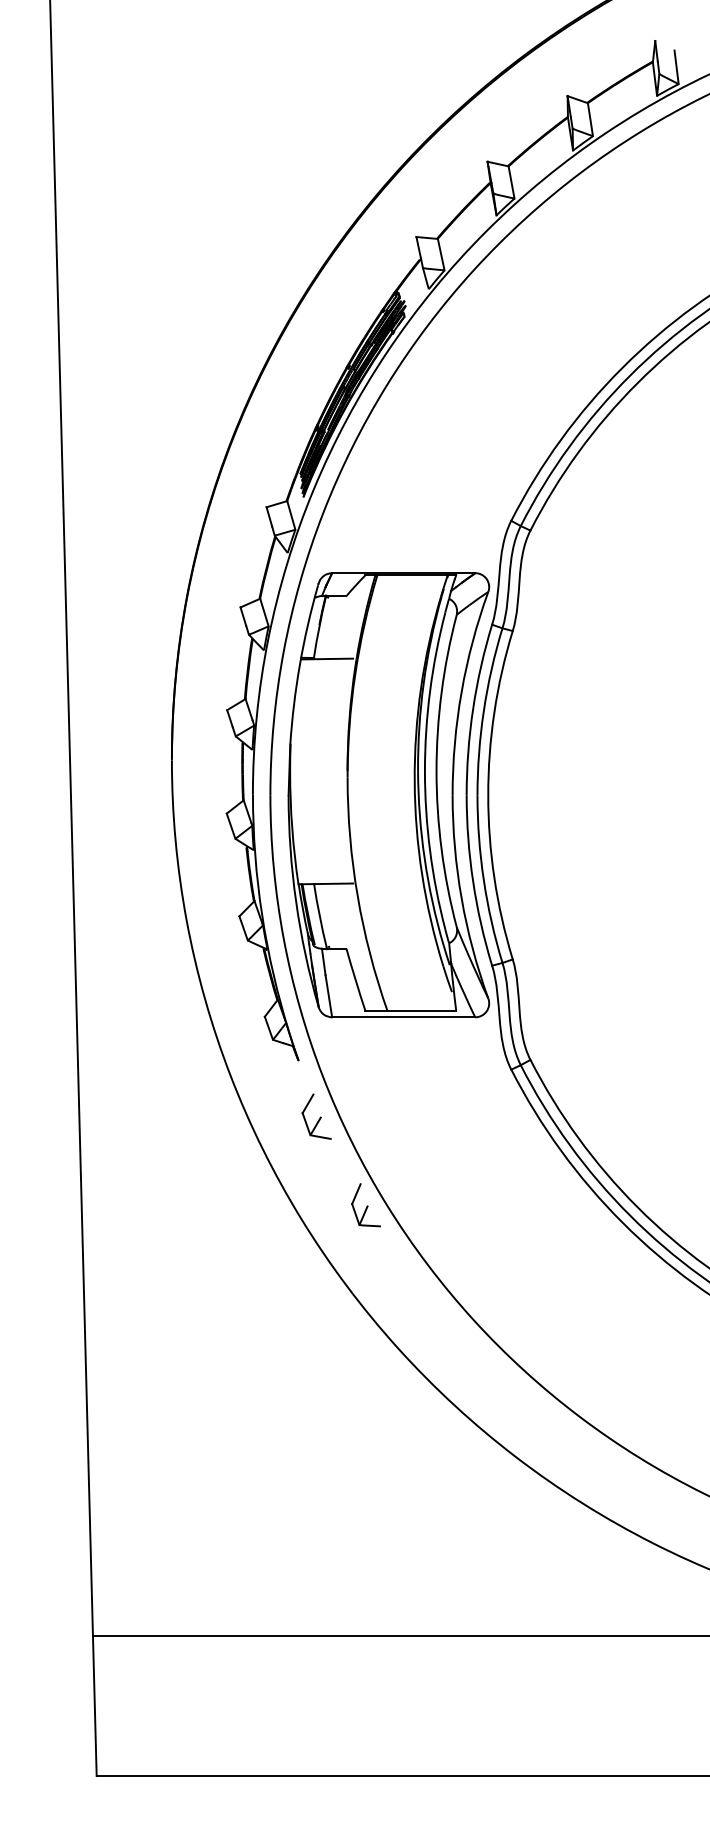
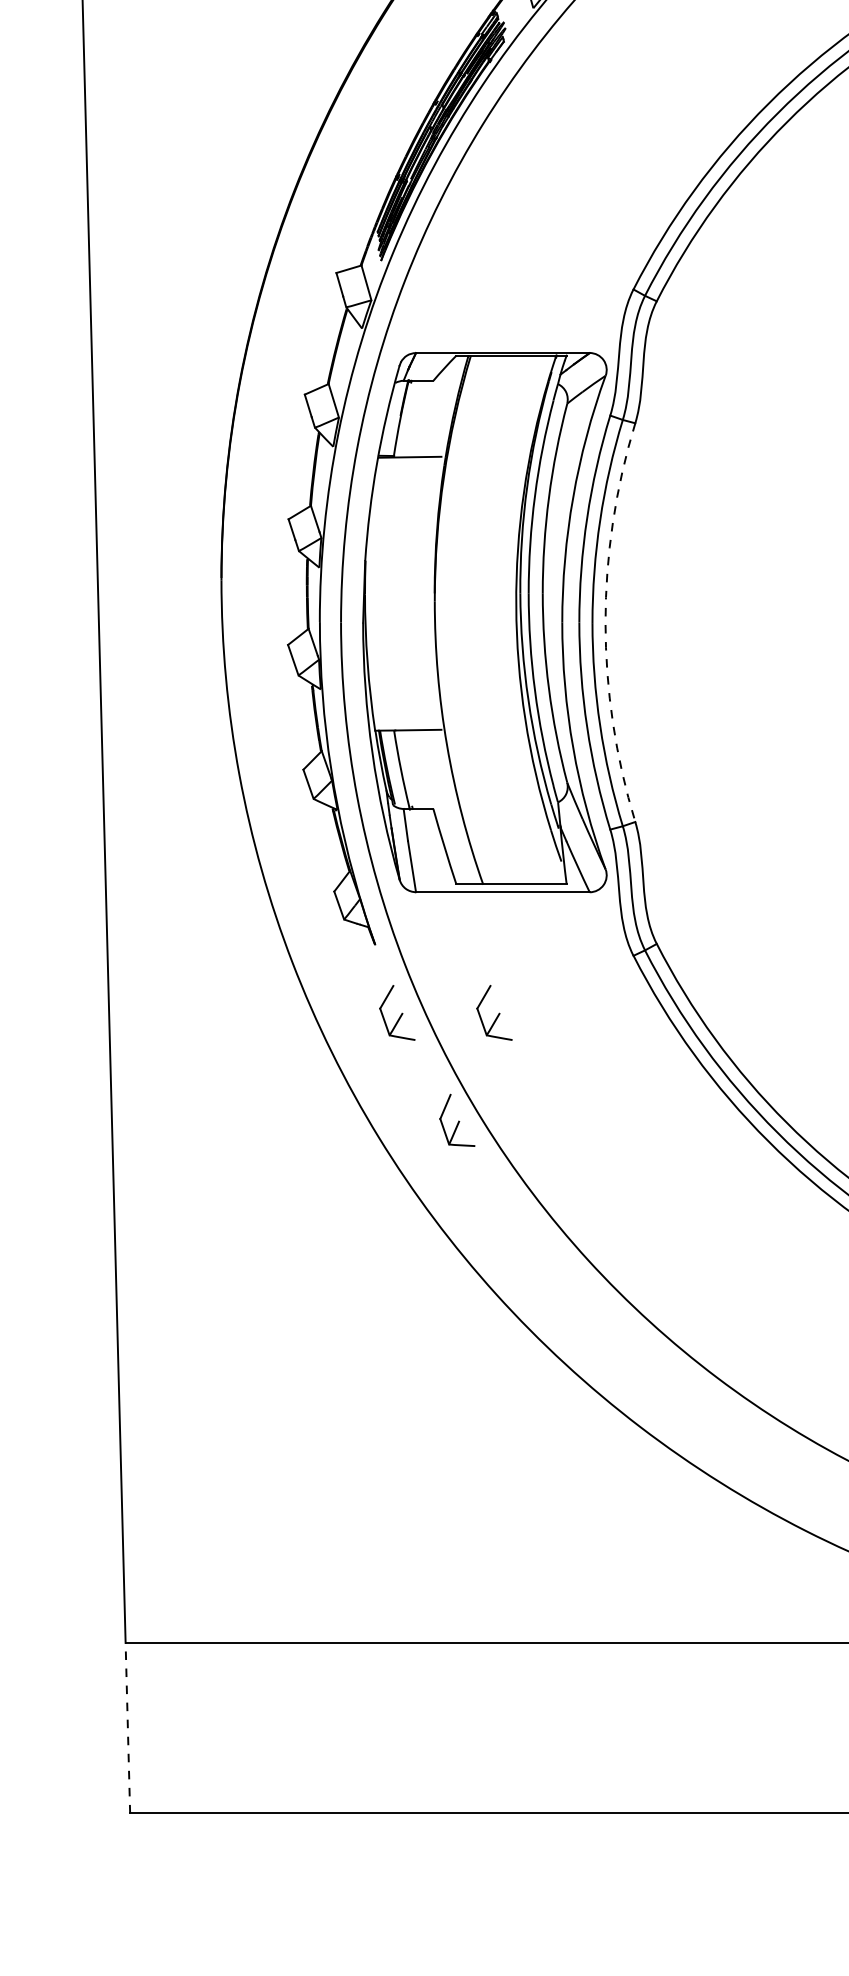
arc: (488, 795) -> (605, 622), solid -> dashed
part: (396, 1116) -> (494, 1012), added
line: (94, 1705) -> (127, 1727), solid -> dashed

